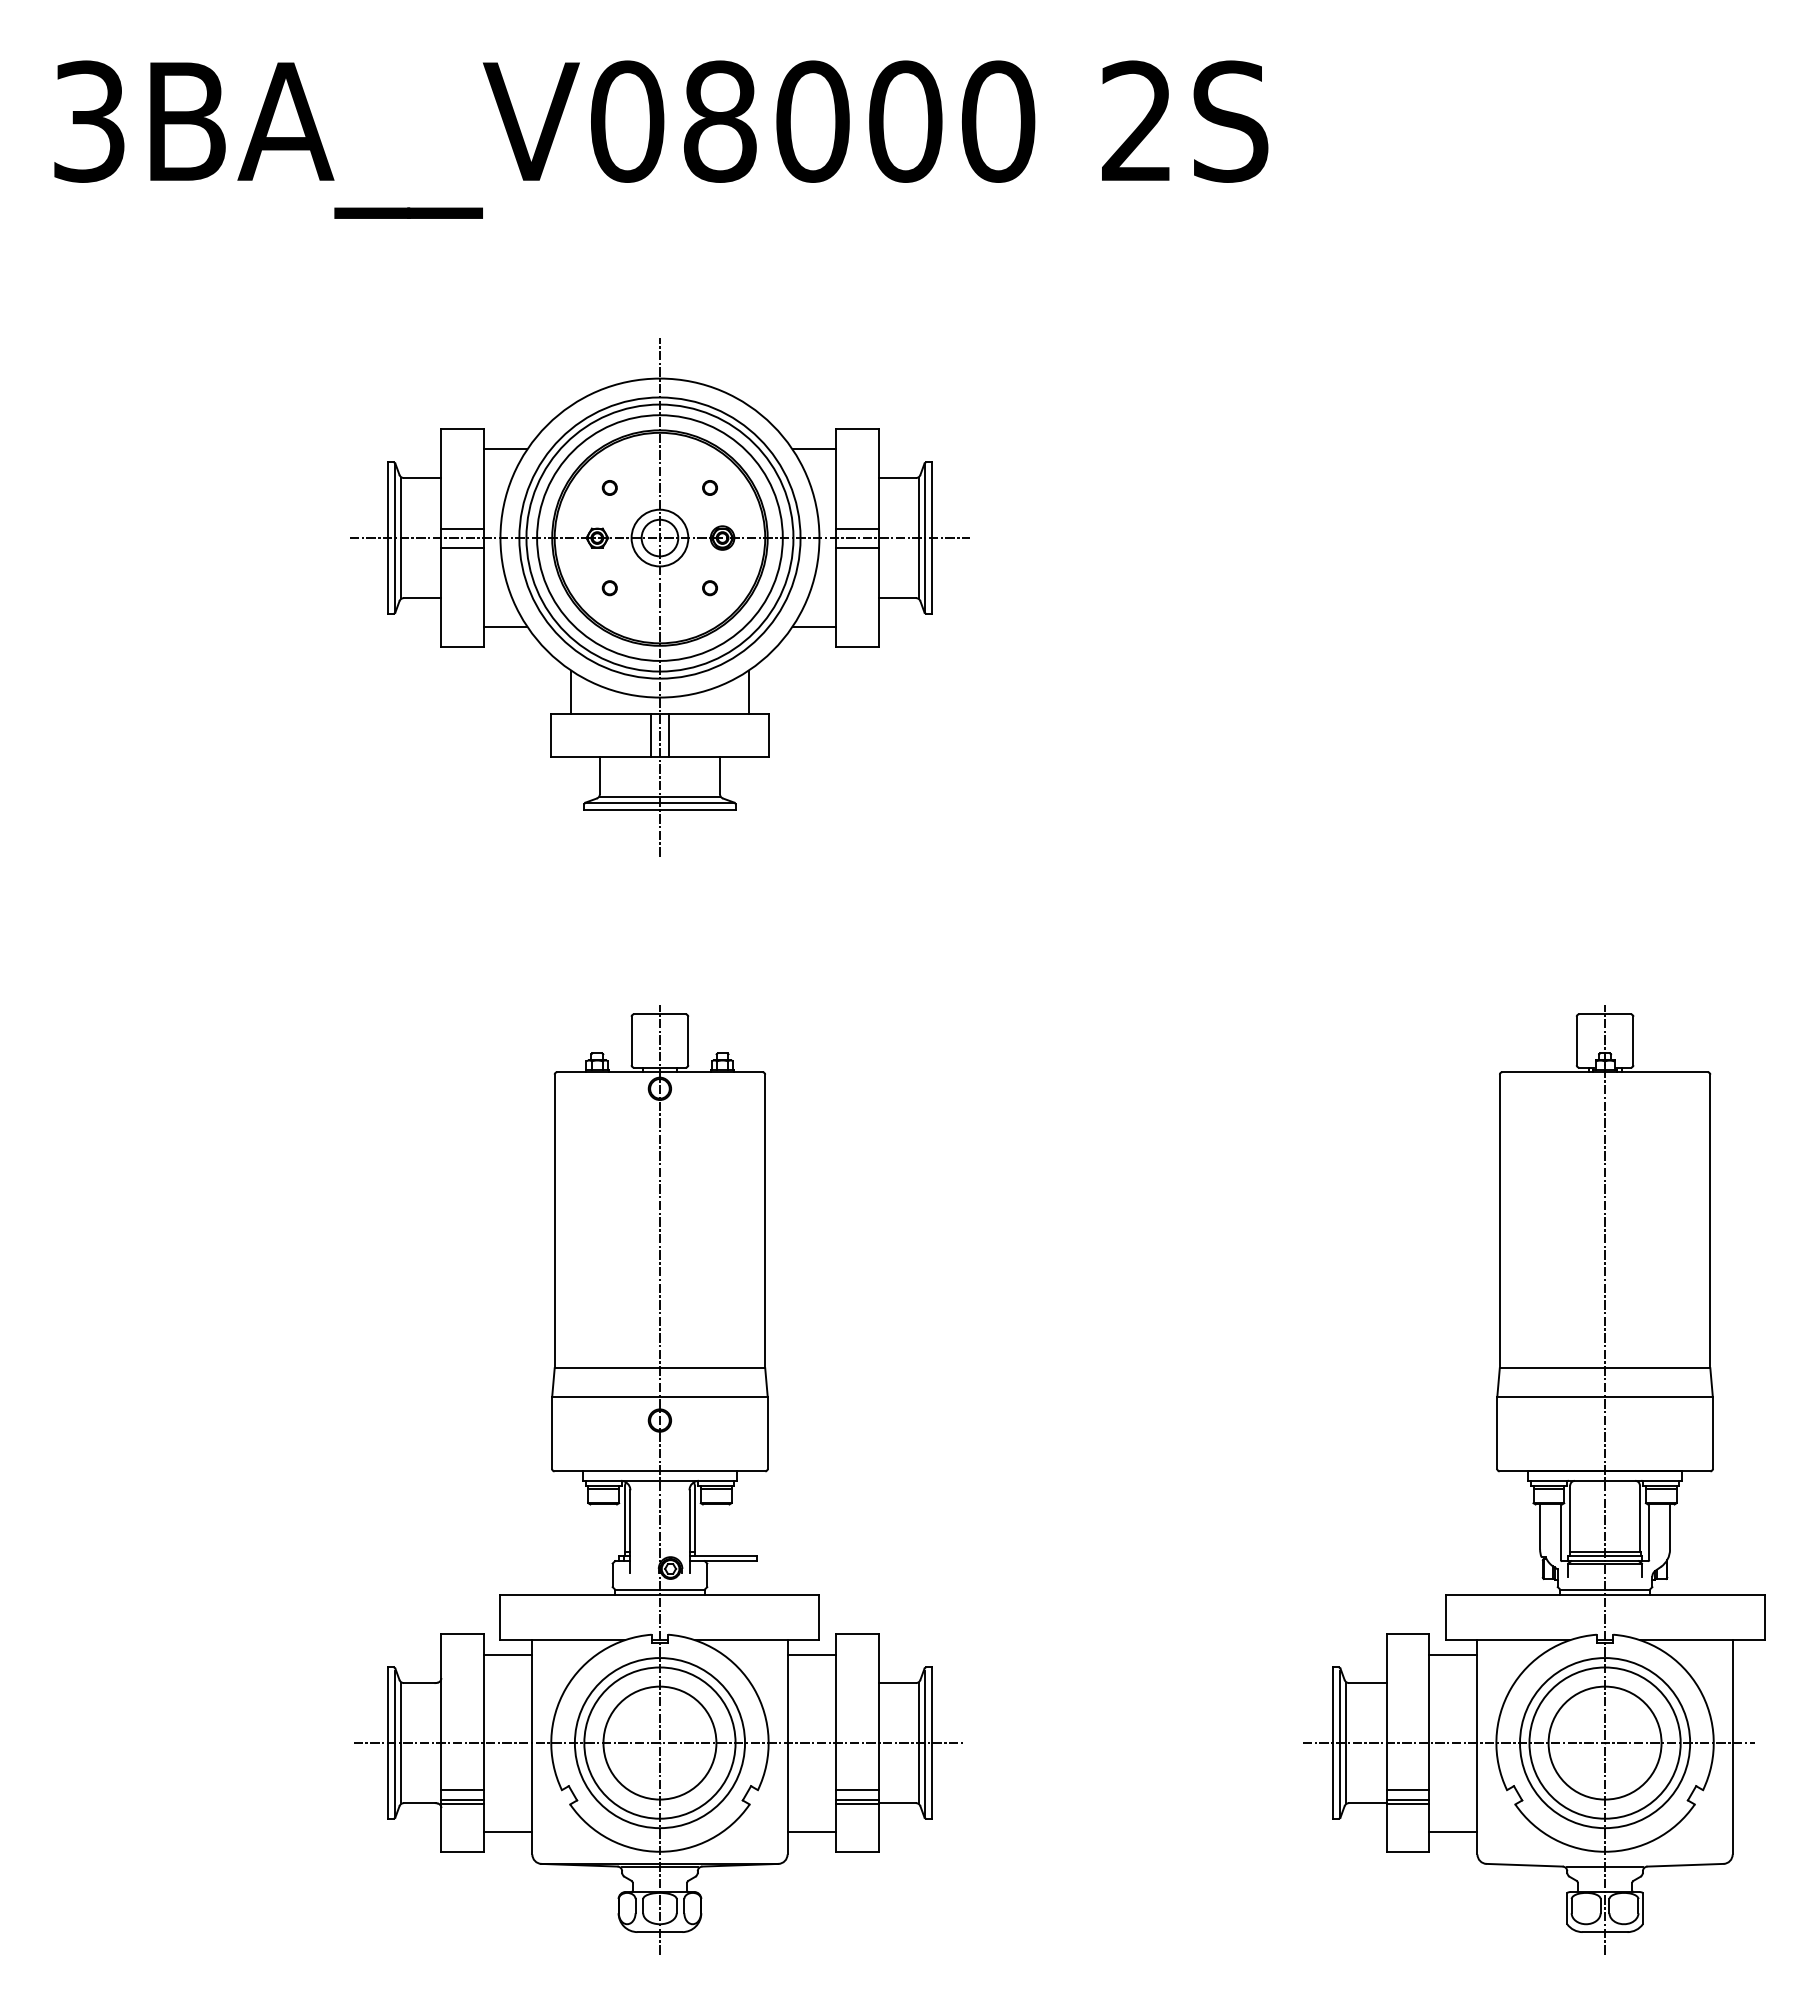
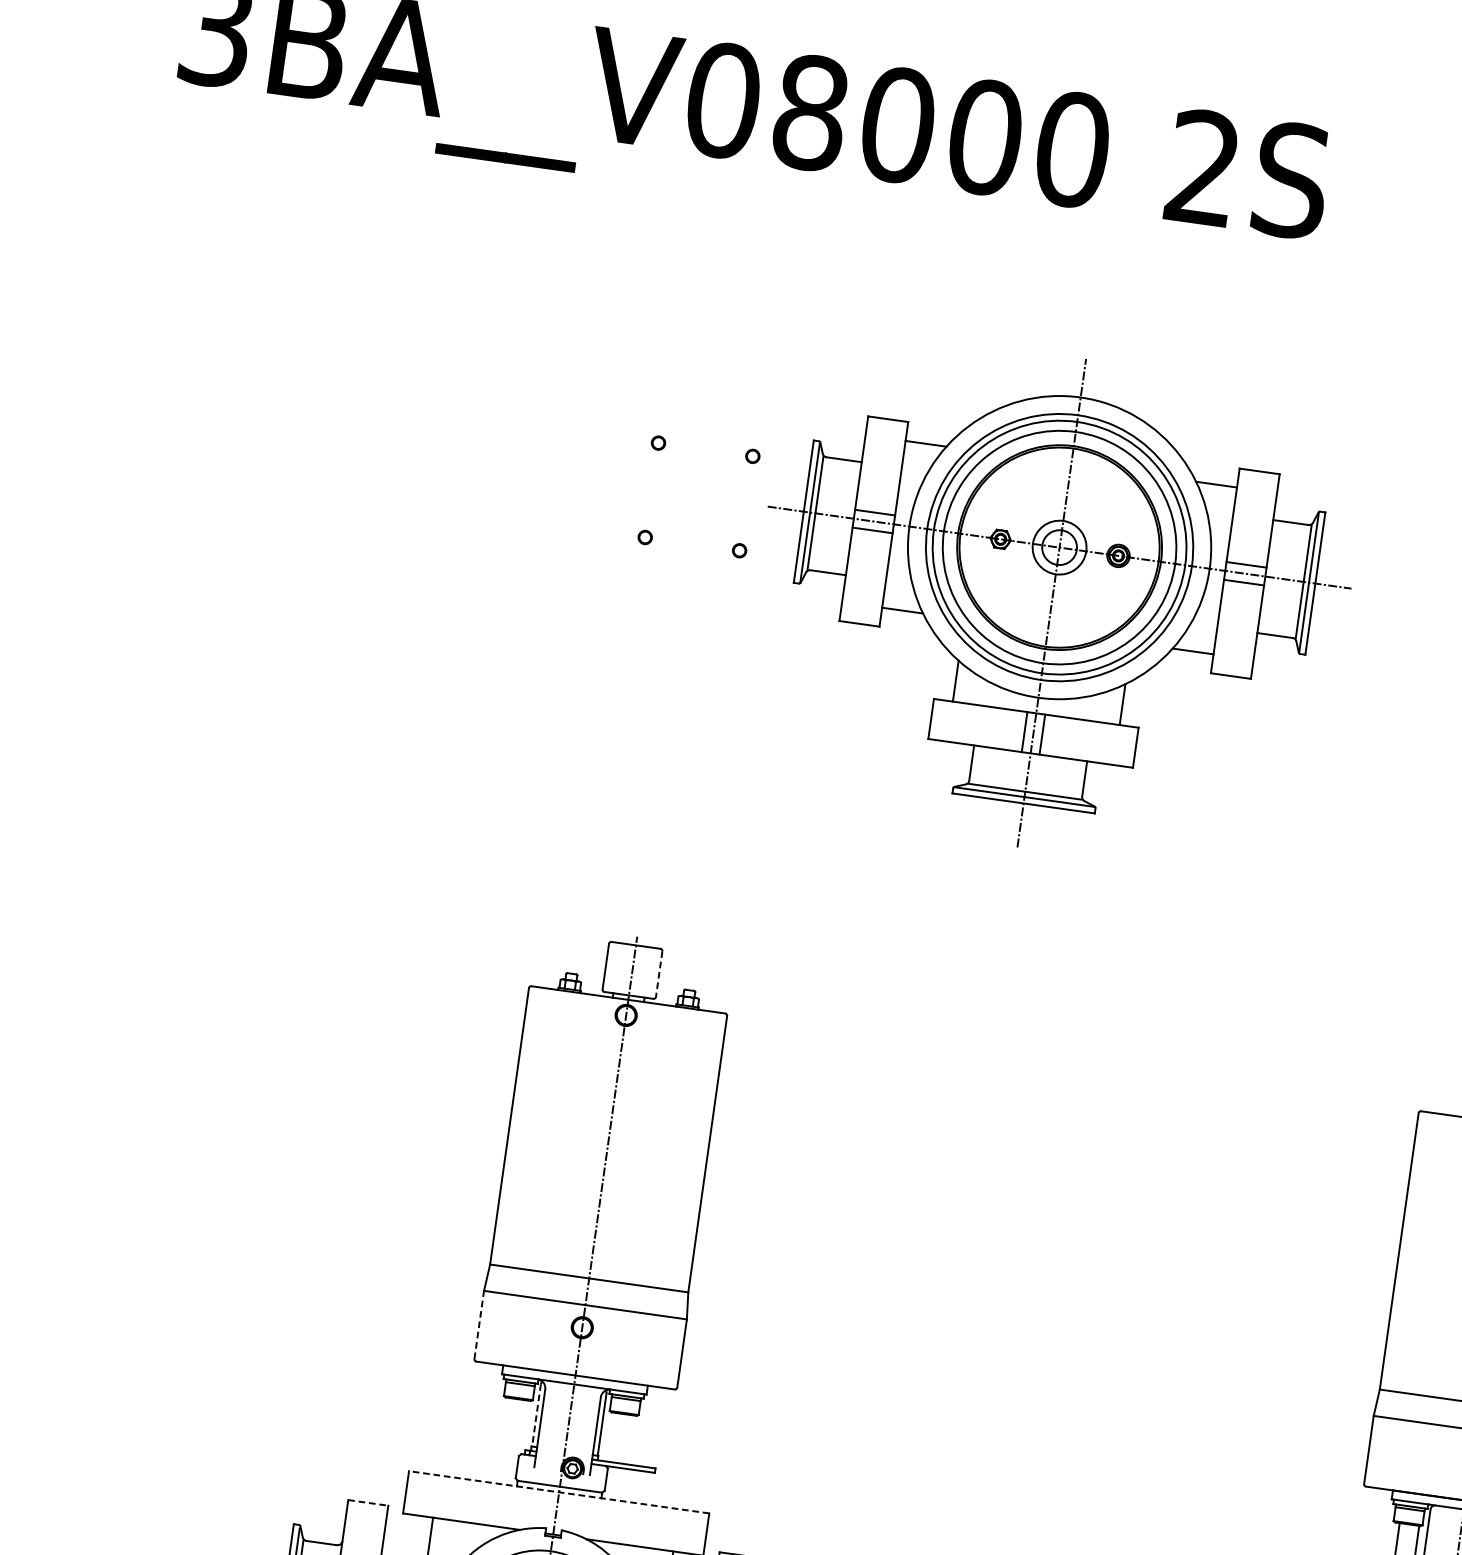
part: (659, 597) -> (1051, 603), moved
line: (688, 1041) -> (659, 974), solid -> dashed
line: (552, 1432) -> (479, 1324), solid -> dashed
line: (625, 1519) -> (536, 1416), solid -> dashed
line: (659, 1595) -> (558, 1492), solid -> dashed
line: (463, 1634) -> (369, 1503), solid -> dashed
line: (507, 1654) -> (407, 1527), removed

